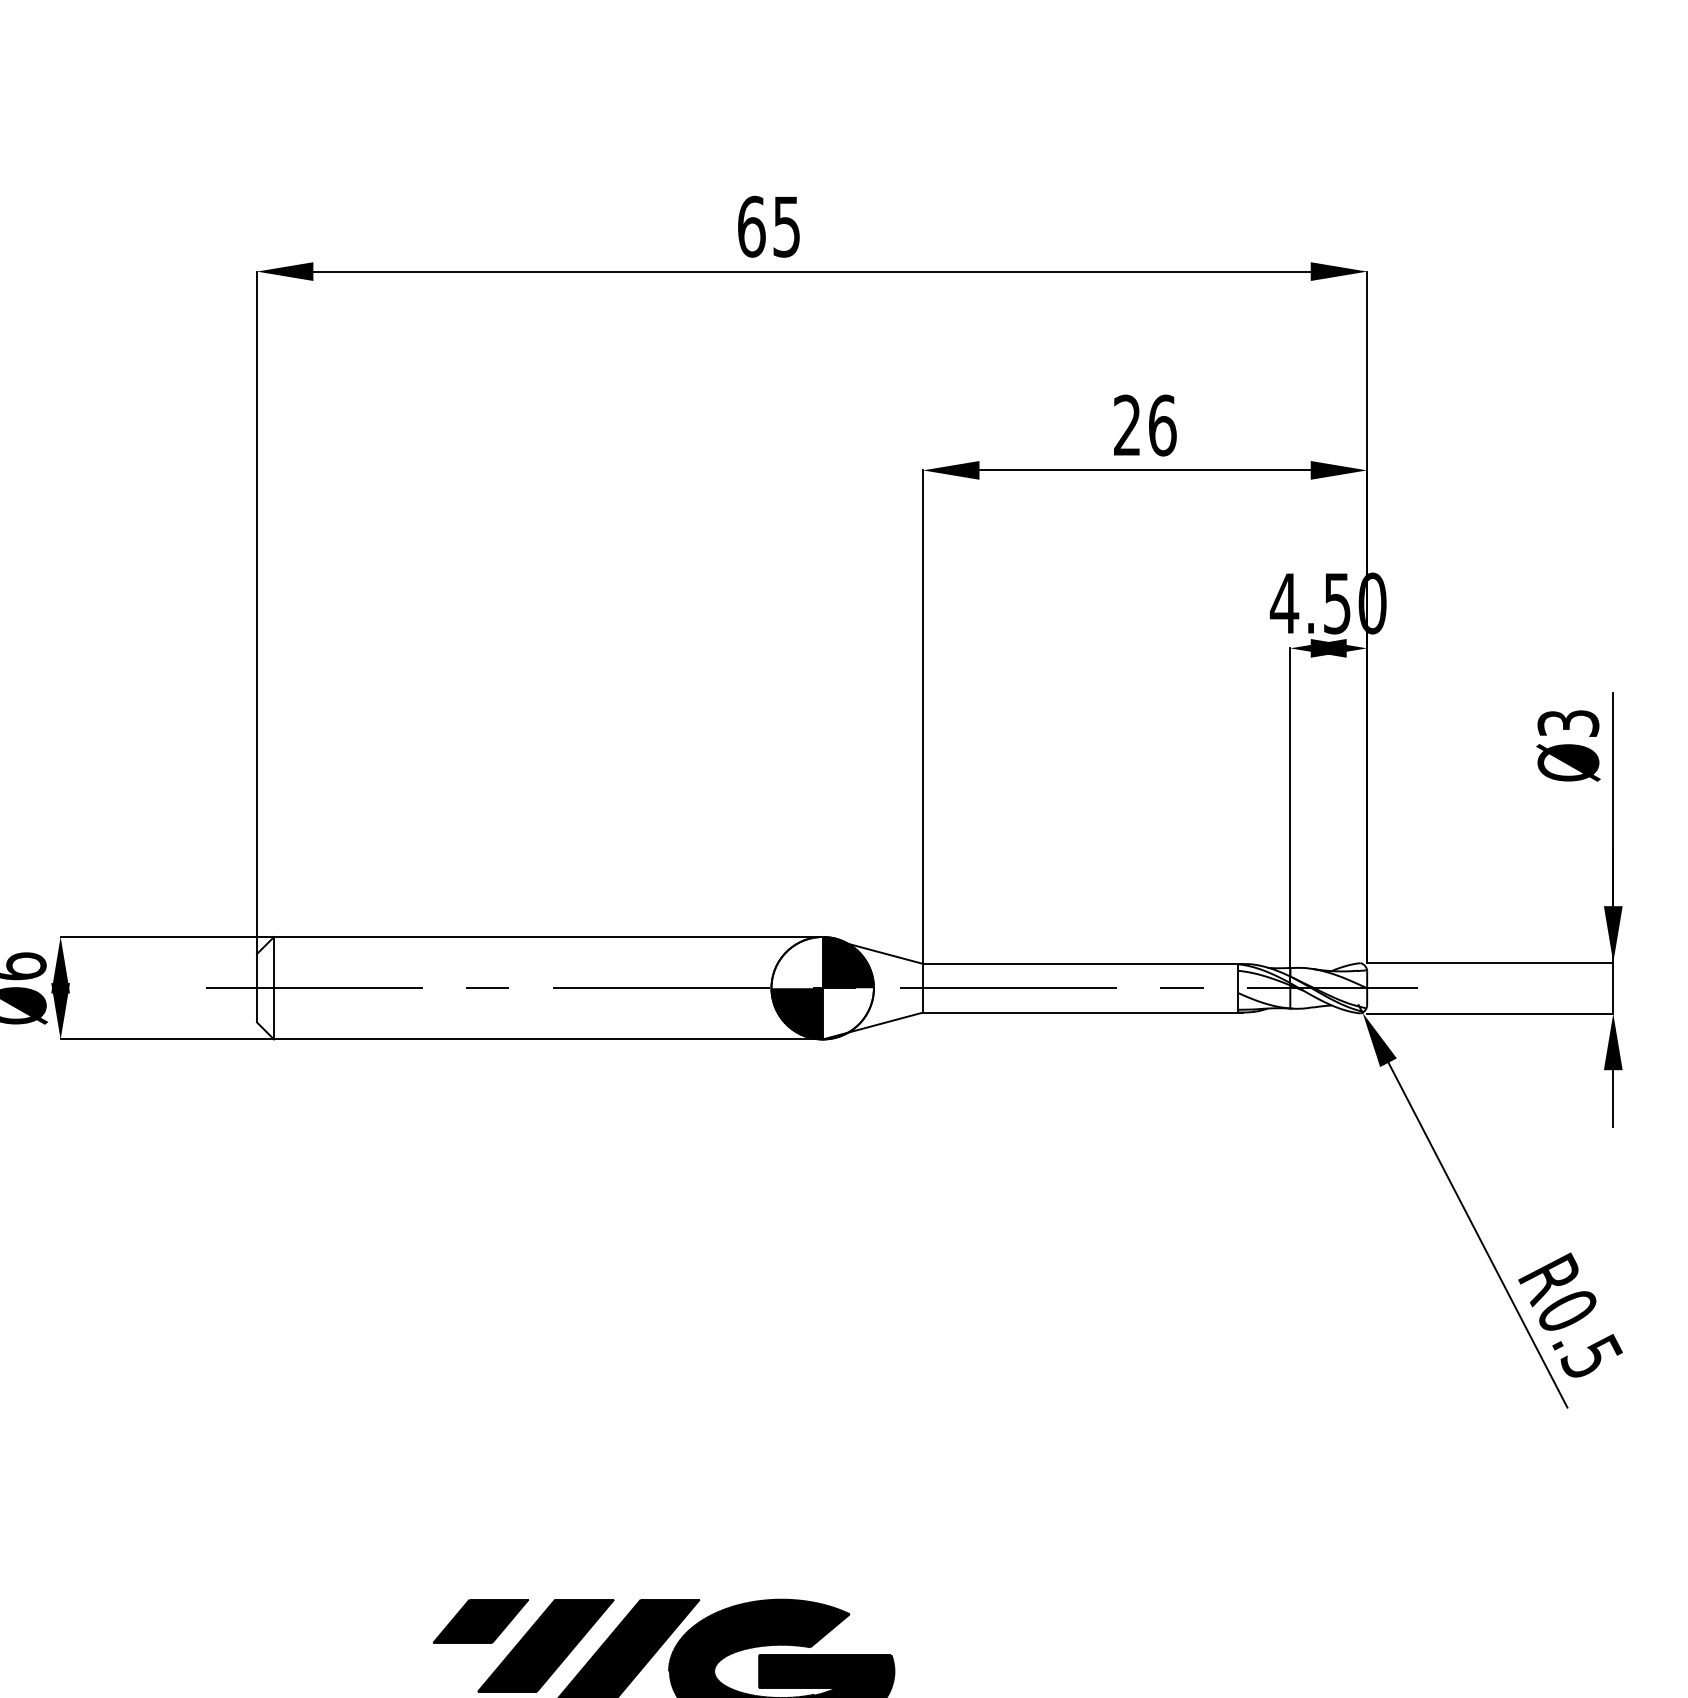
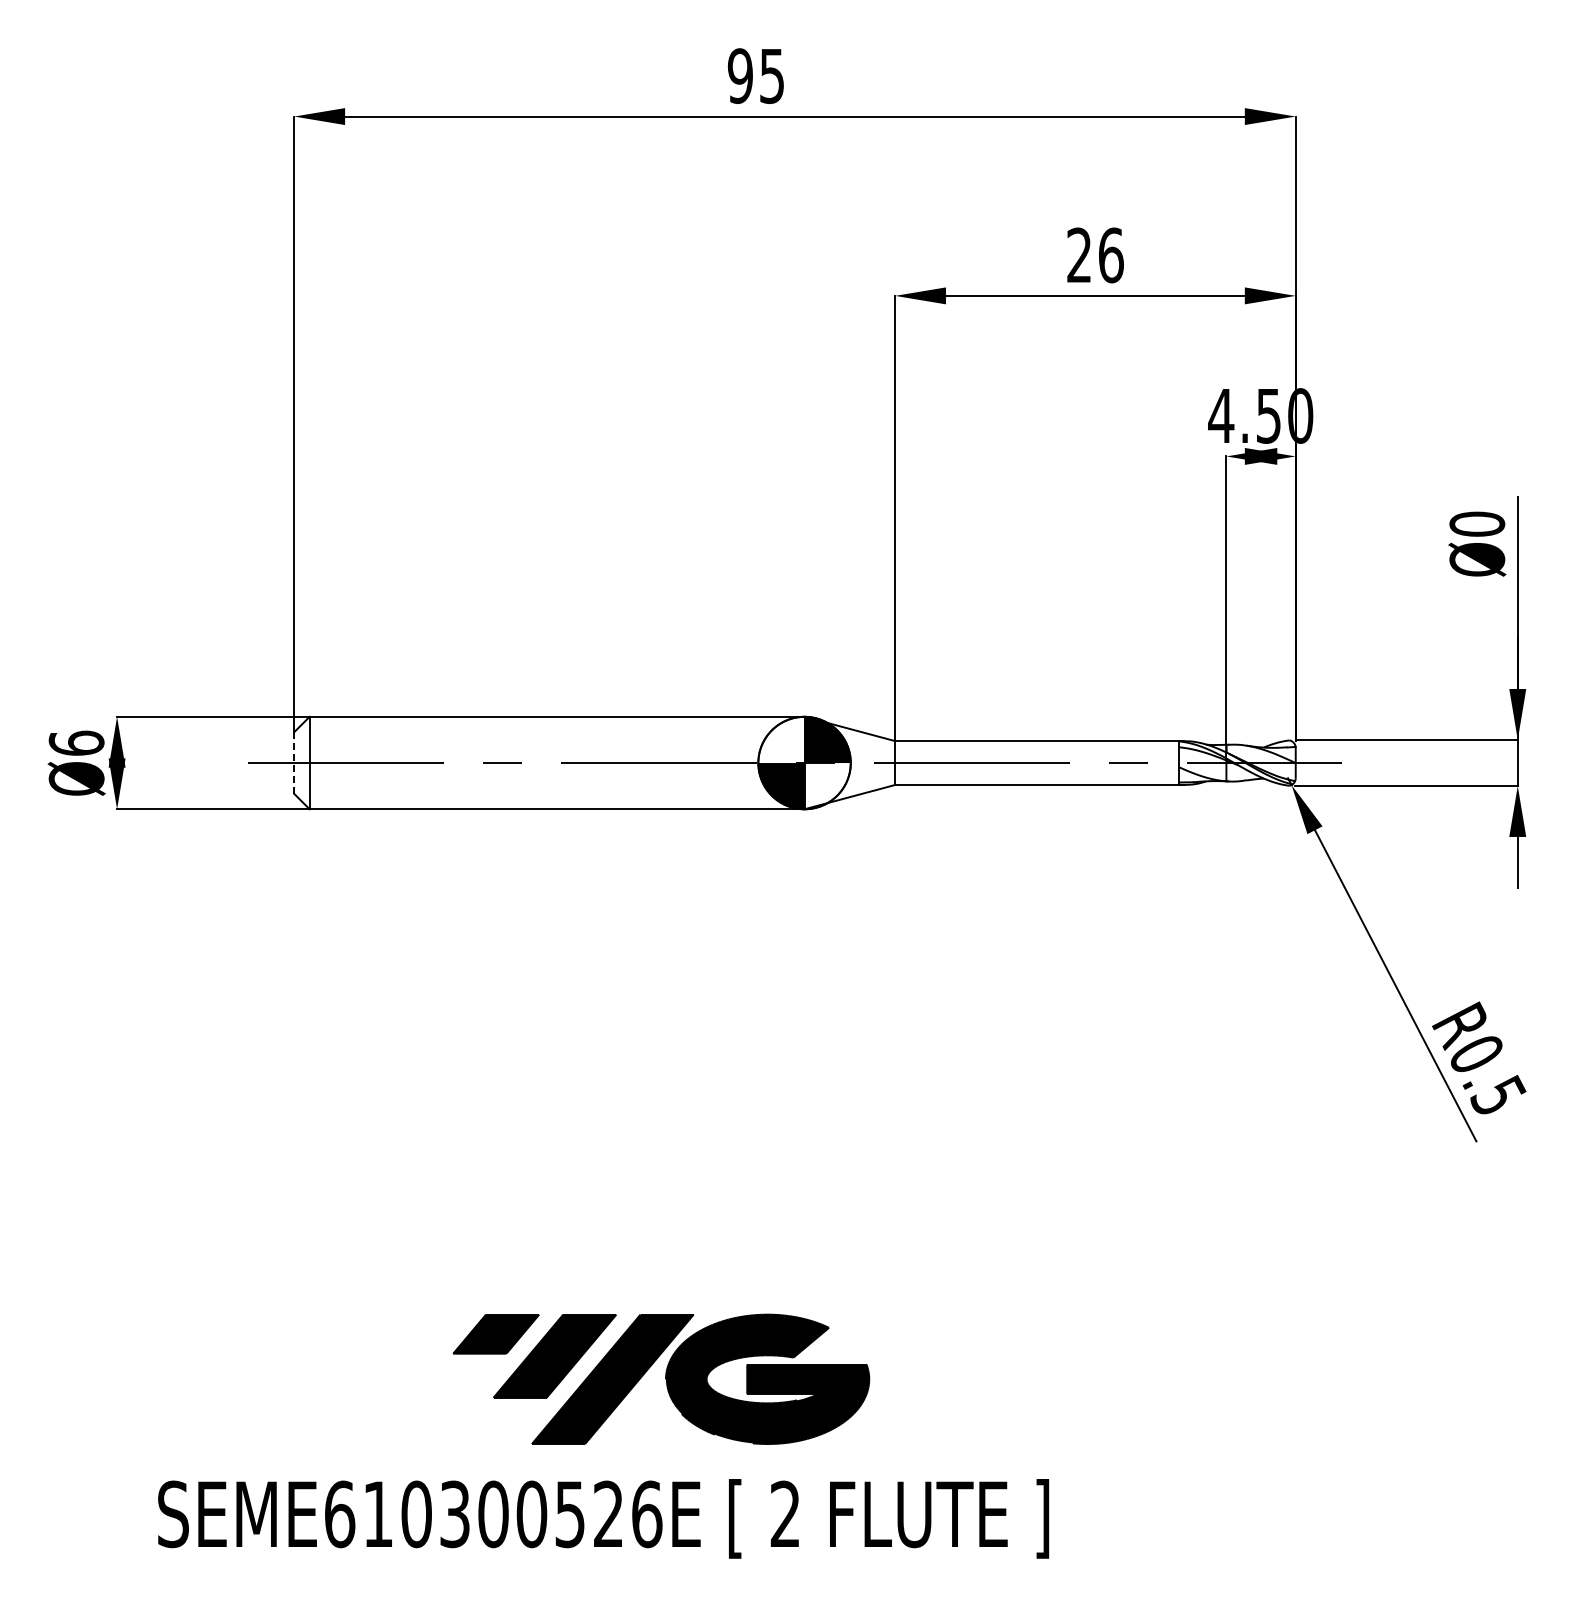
text: (751, 227) -> (740, 76), 65 -> 95
text: (1568, 722) -> (1477, 523), Ø3 -> Ø0
line: (257, 988) -> (294, 763), solid -> dashed

